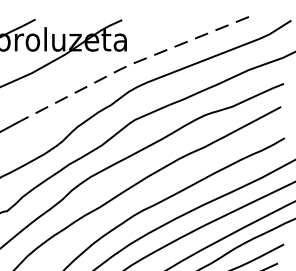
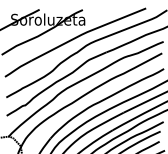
line: (131, 65) -> (87, 32), dashed -> solid

